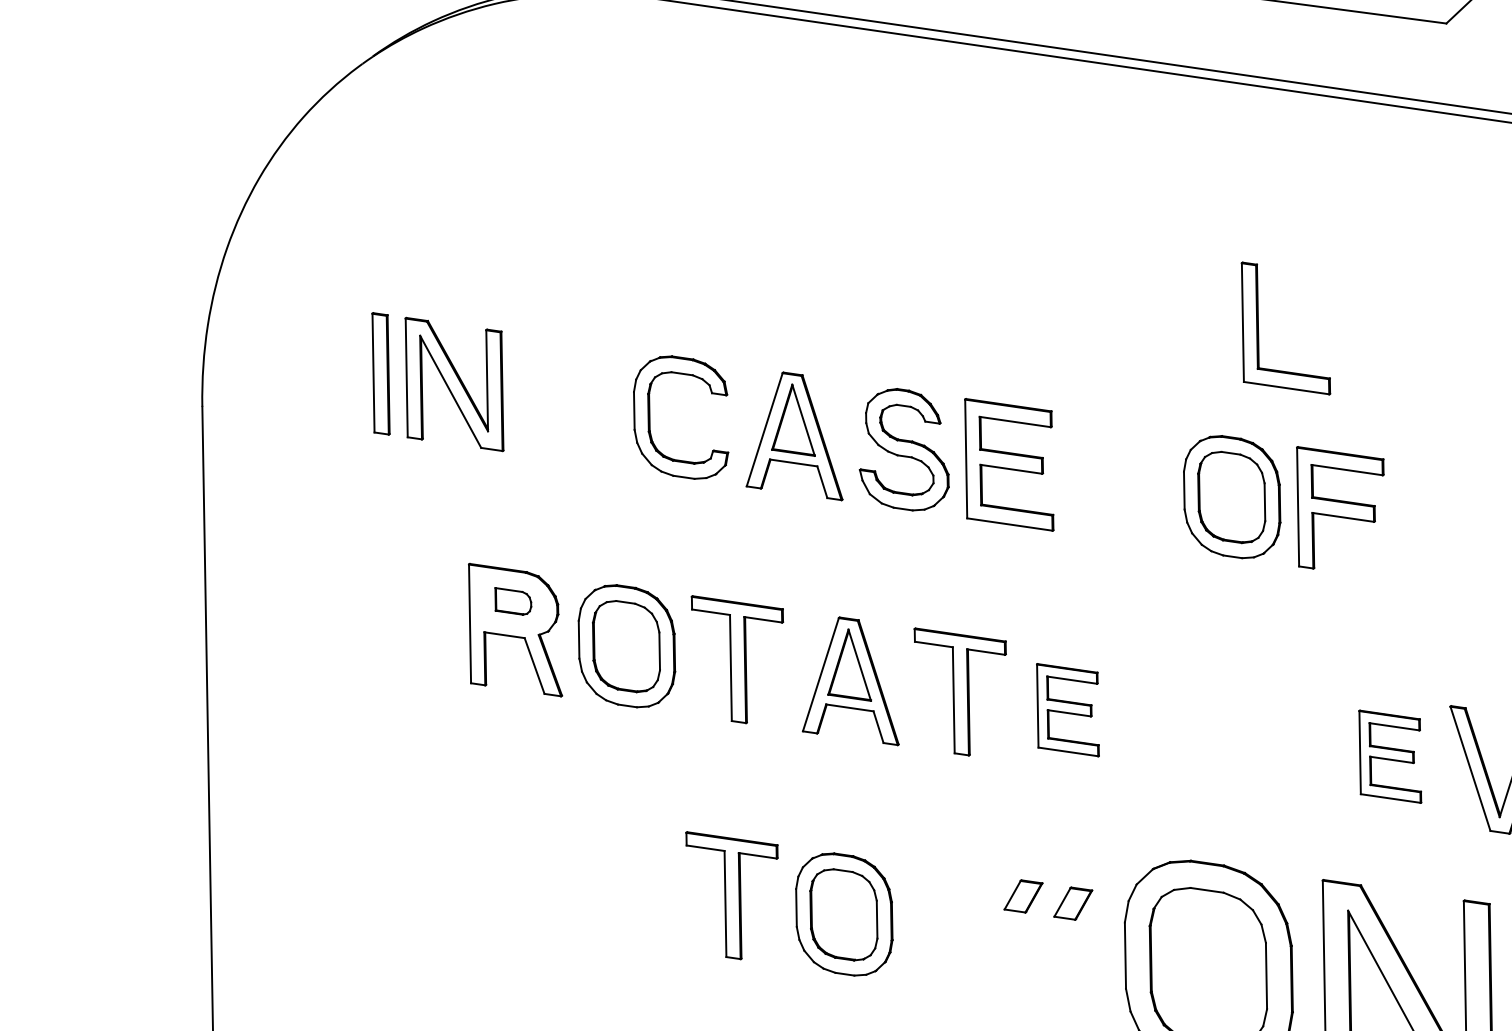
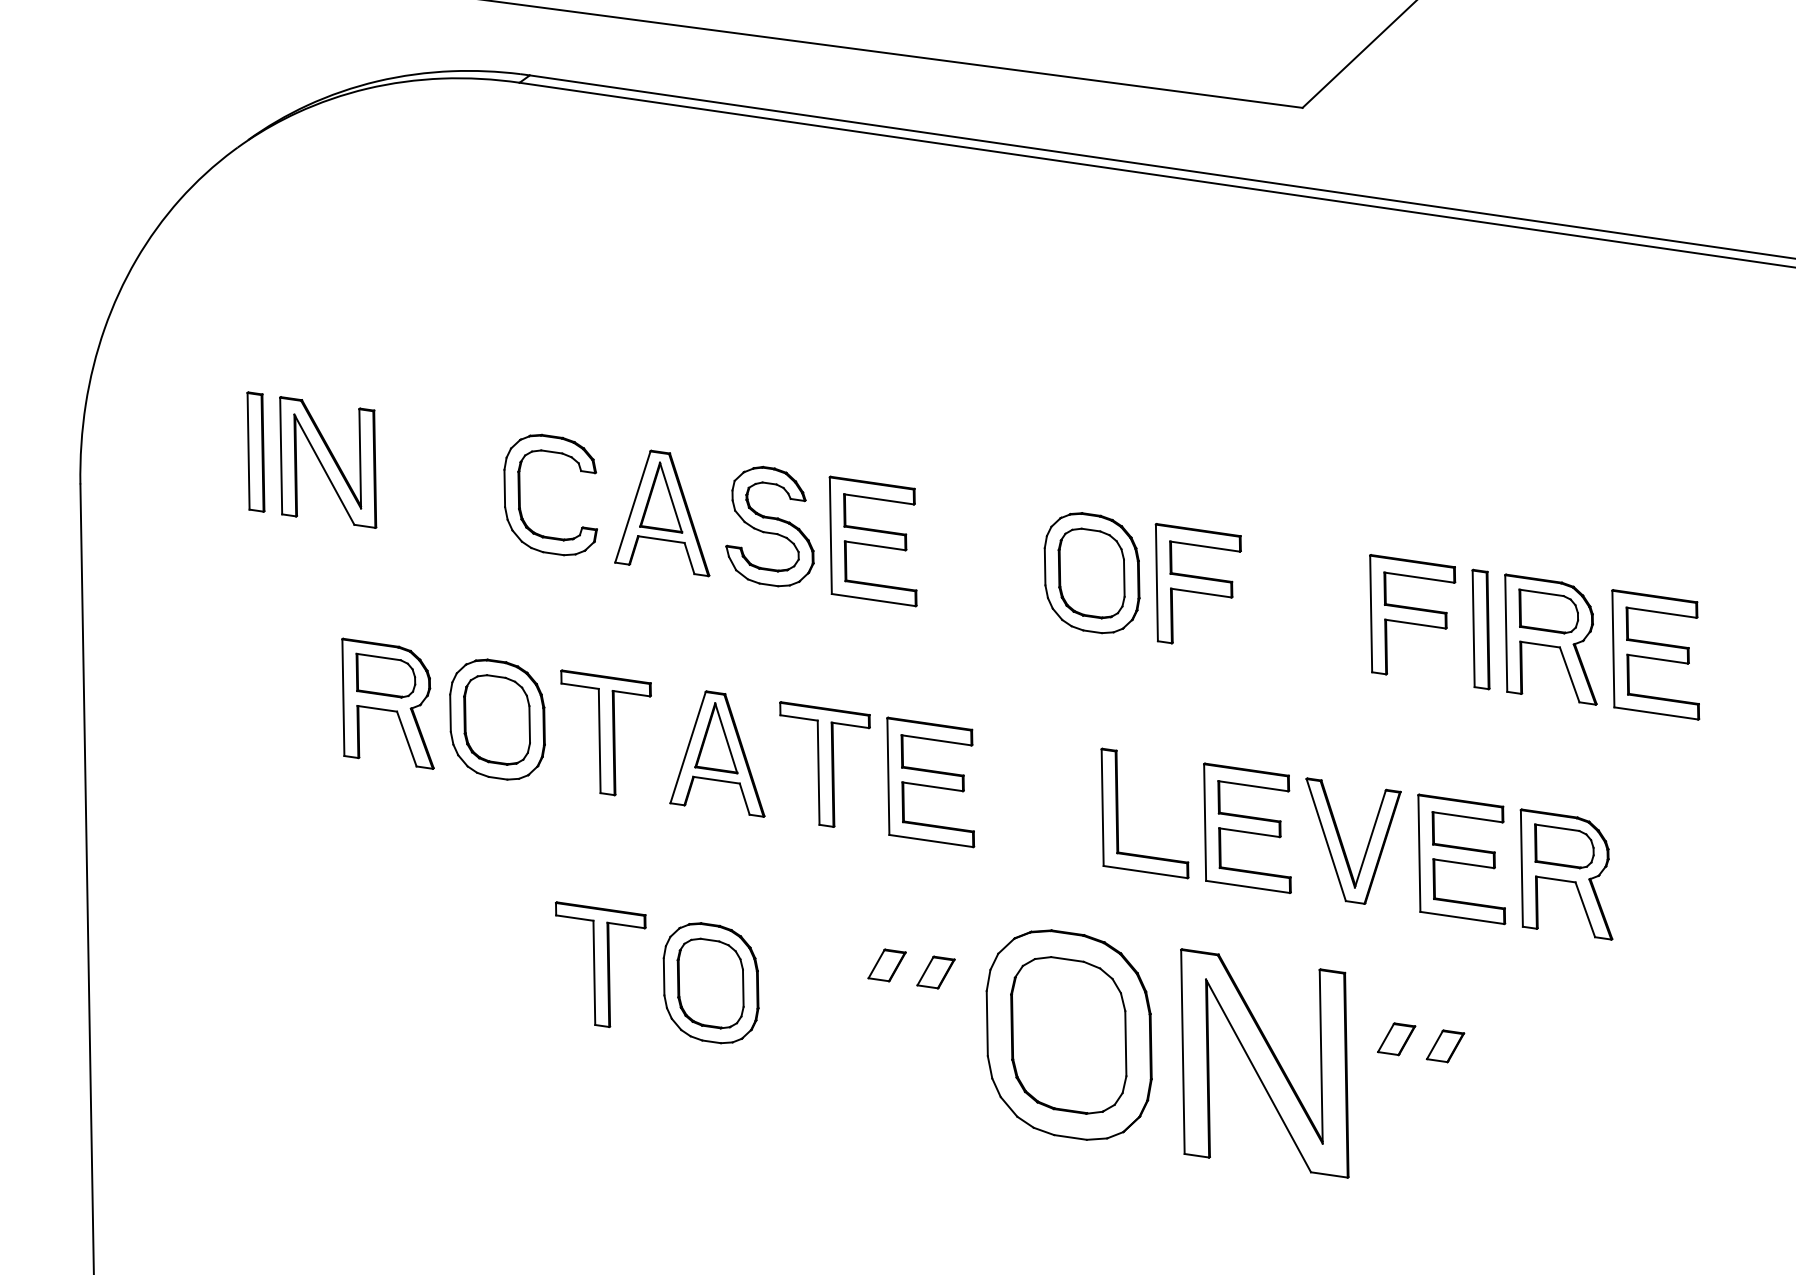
part: (1259, 328) -> (1118, 813), moved
part: (512, 601) -> (385, 675), size x1.67
part: (1067, 710) -> (930, 782), size x1.43
part: (1390, 756) -> (1247, 827), size x1.43

